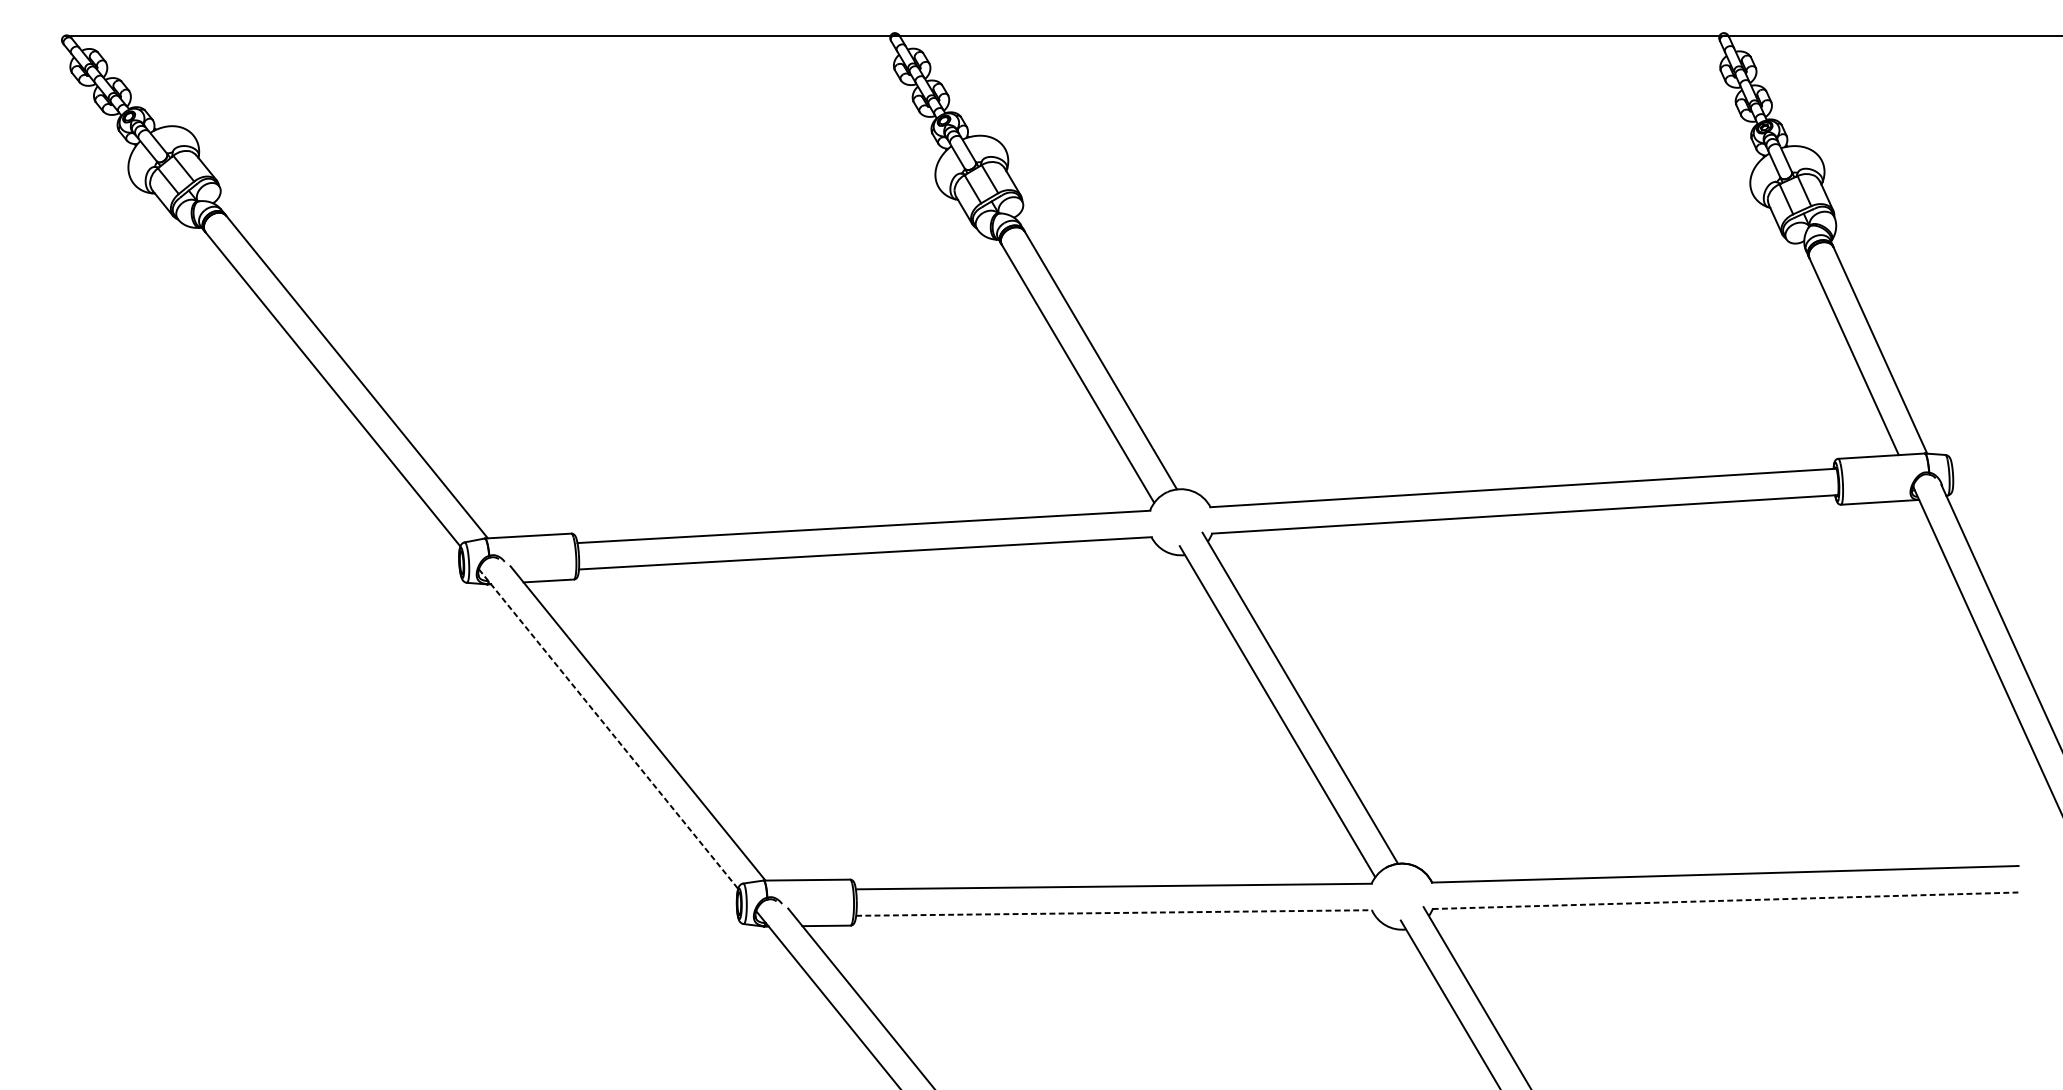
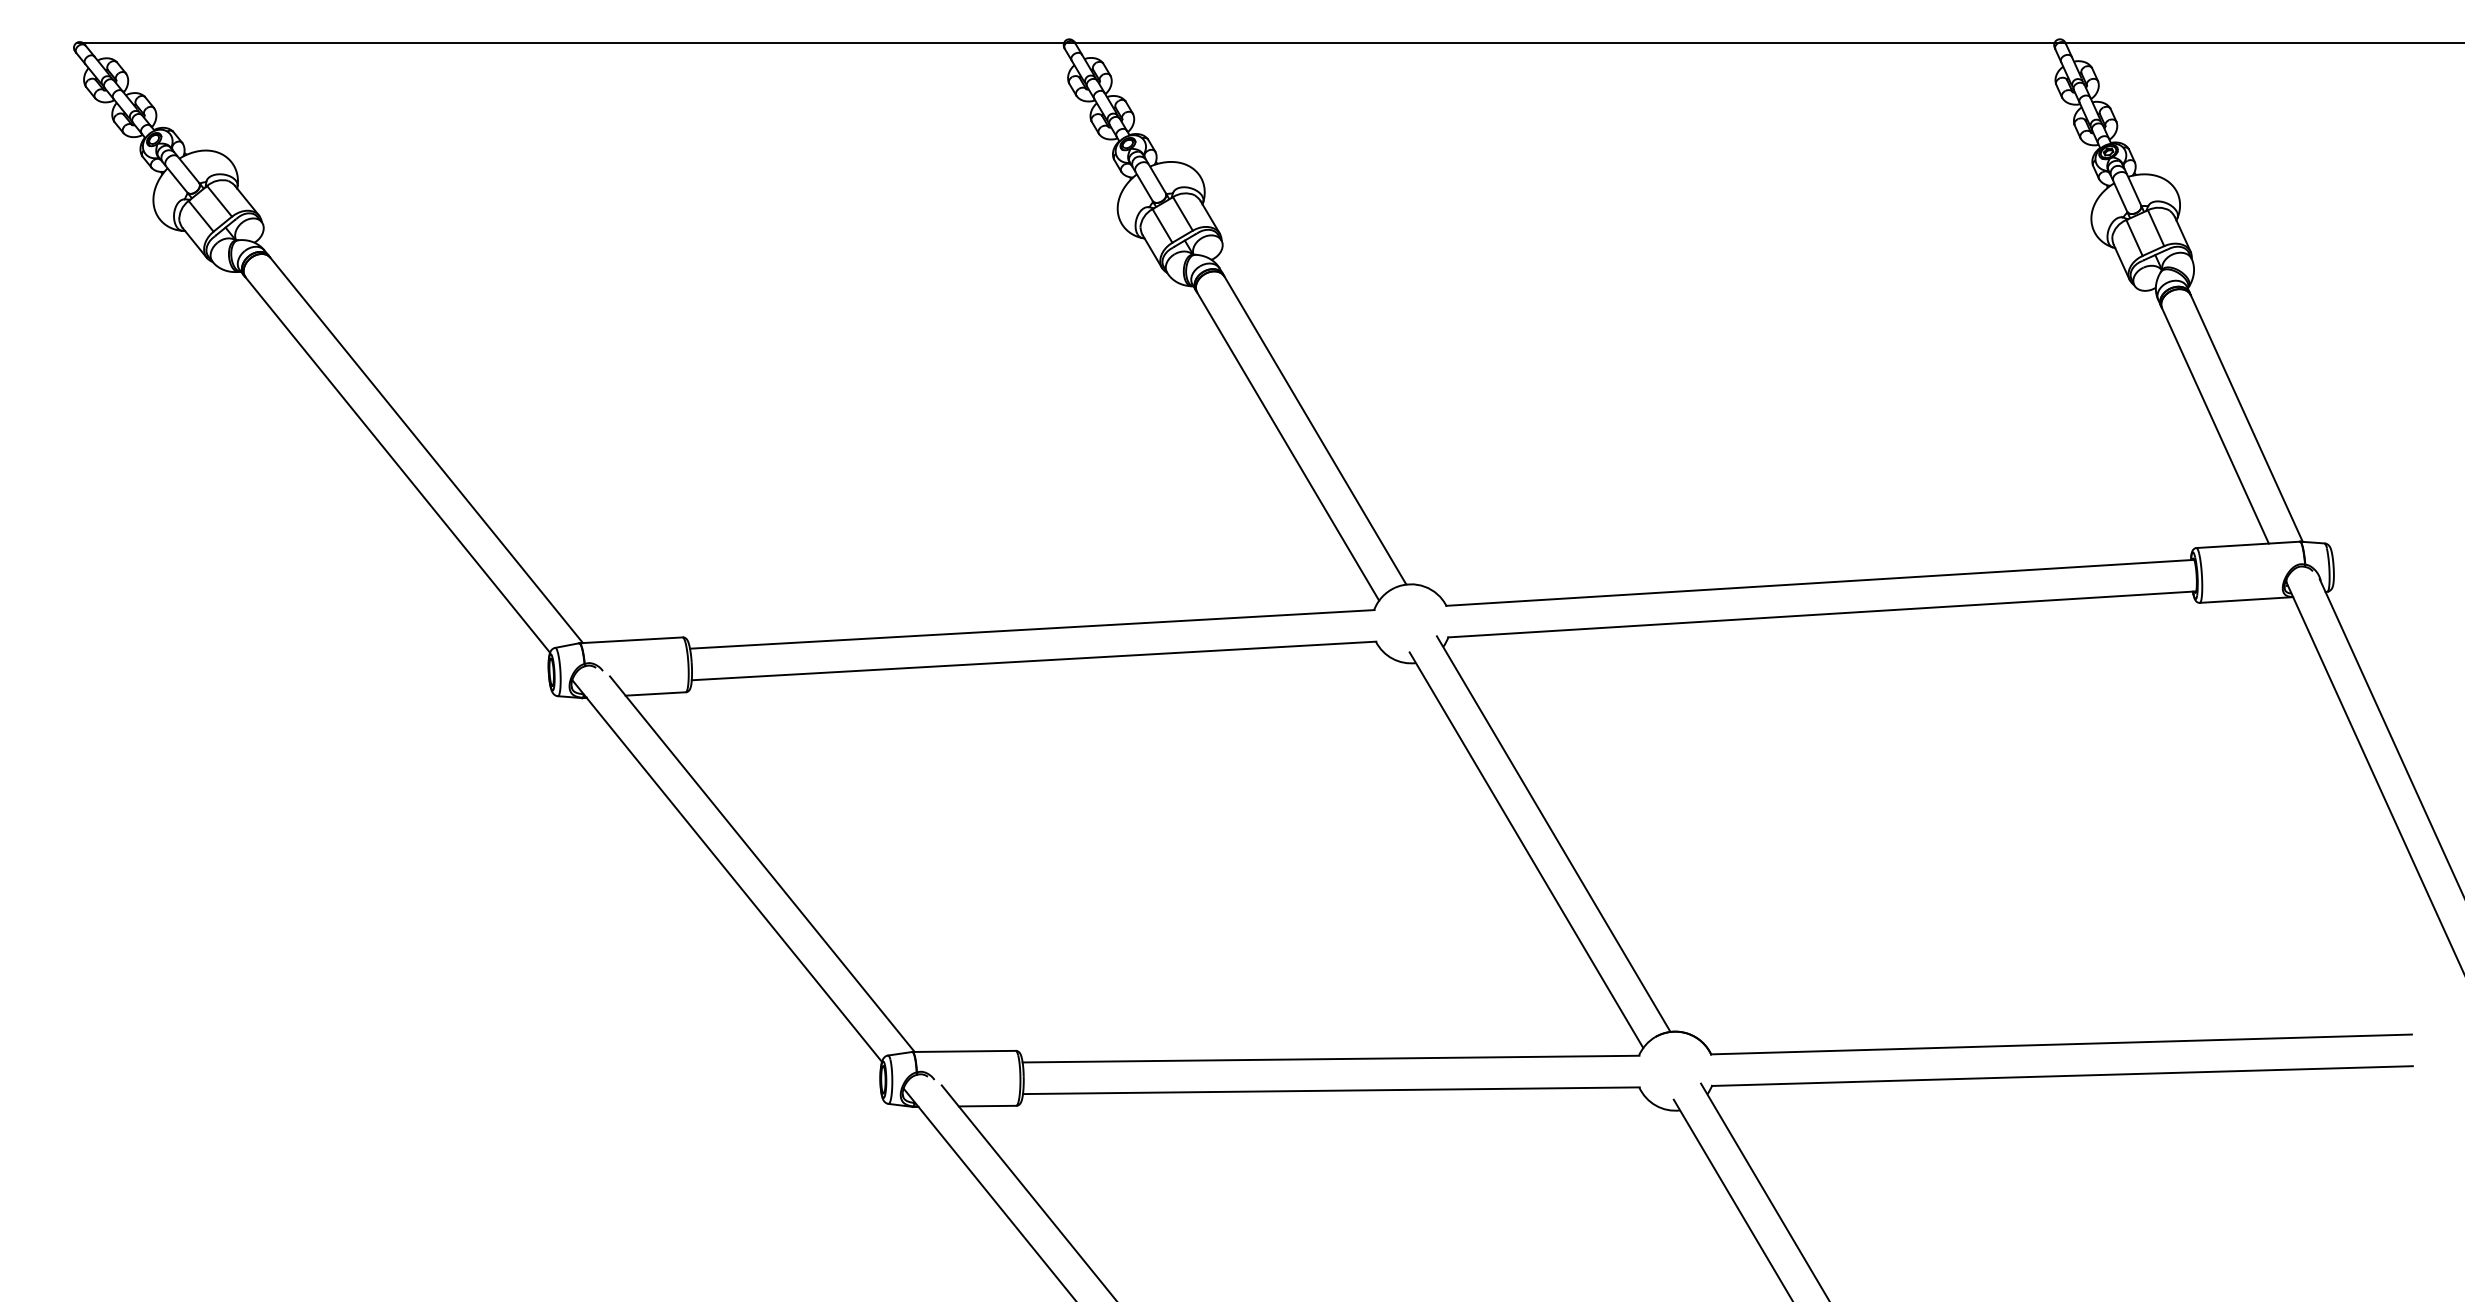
line: (608, 729) -> (727, 871), dashed -> solid
line: (1726, 901) -> (2062, 1076), dashed -> solid
line: (1114, 912) -> (1331, 1090), dashed -> solid

